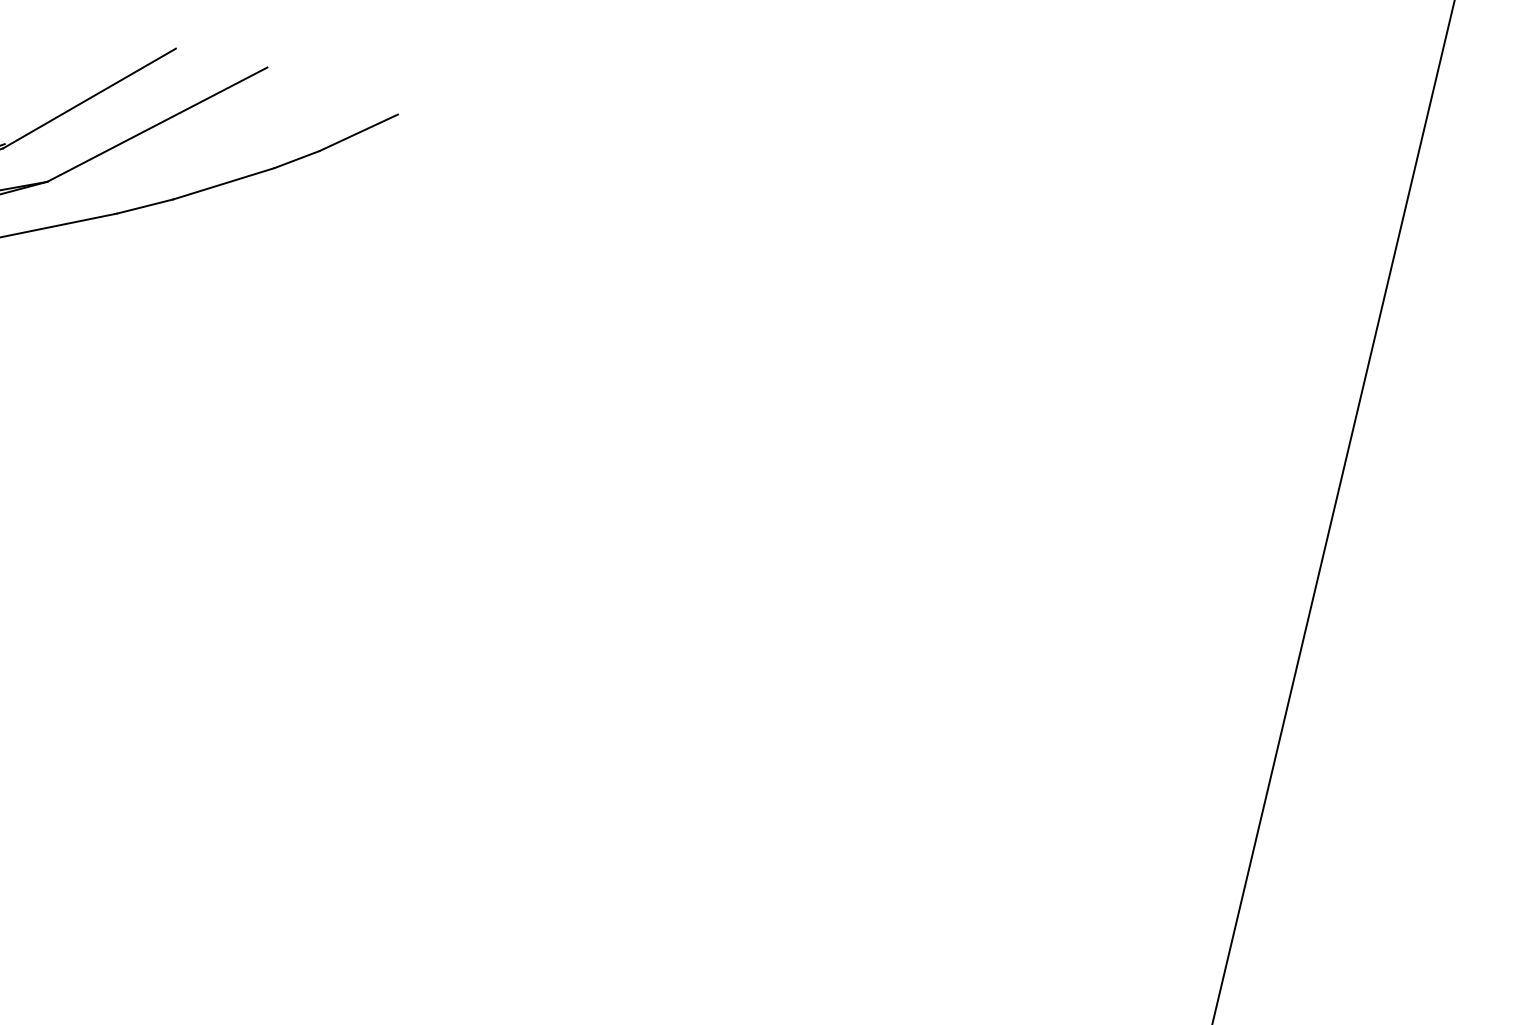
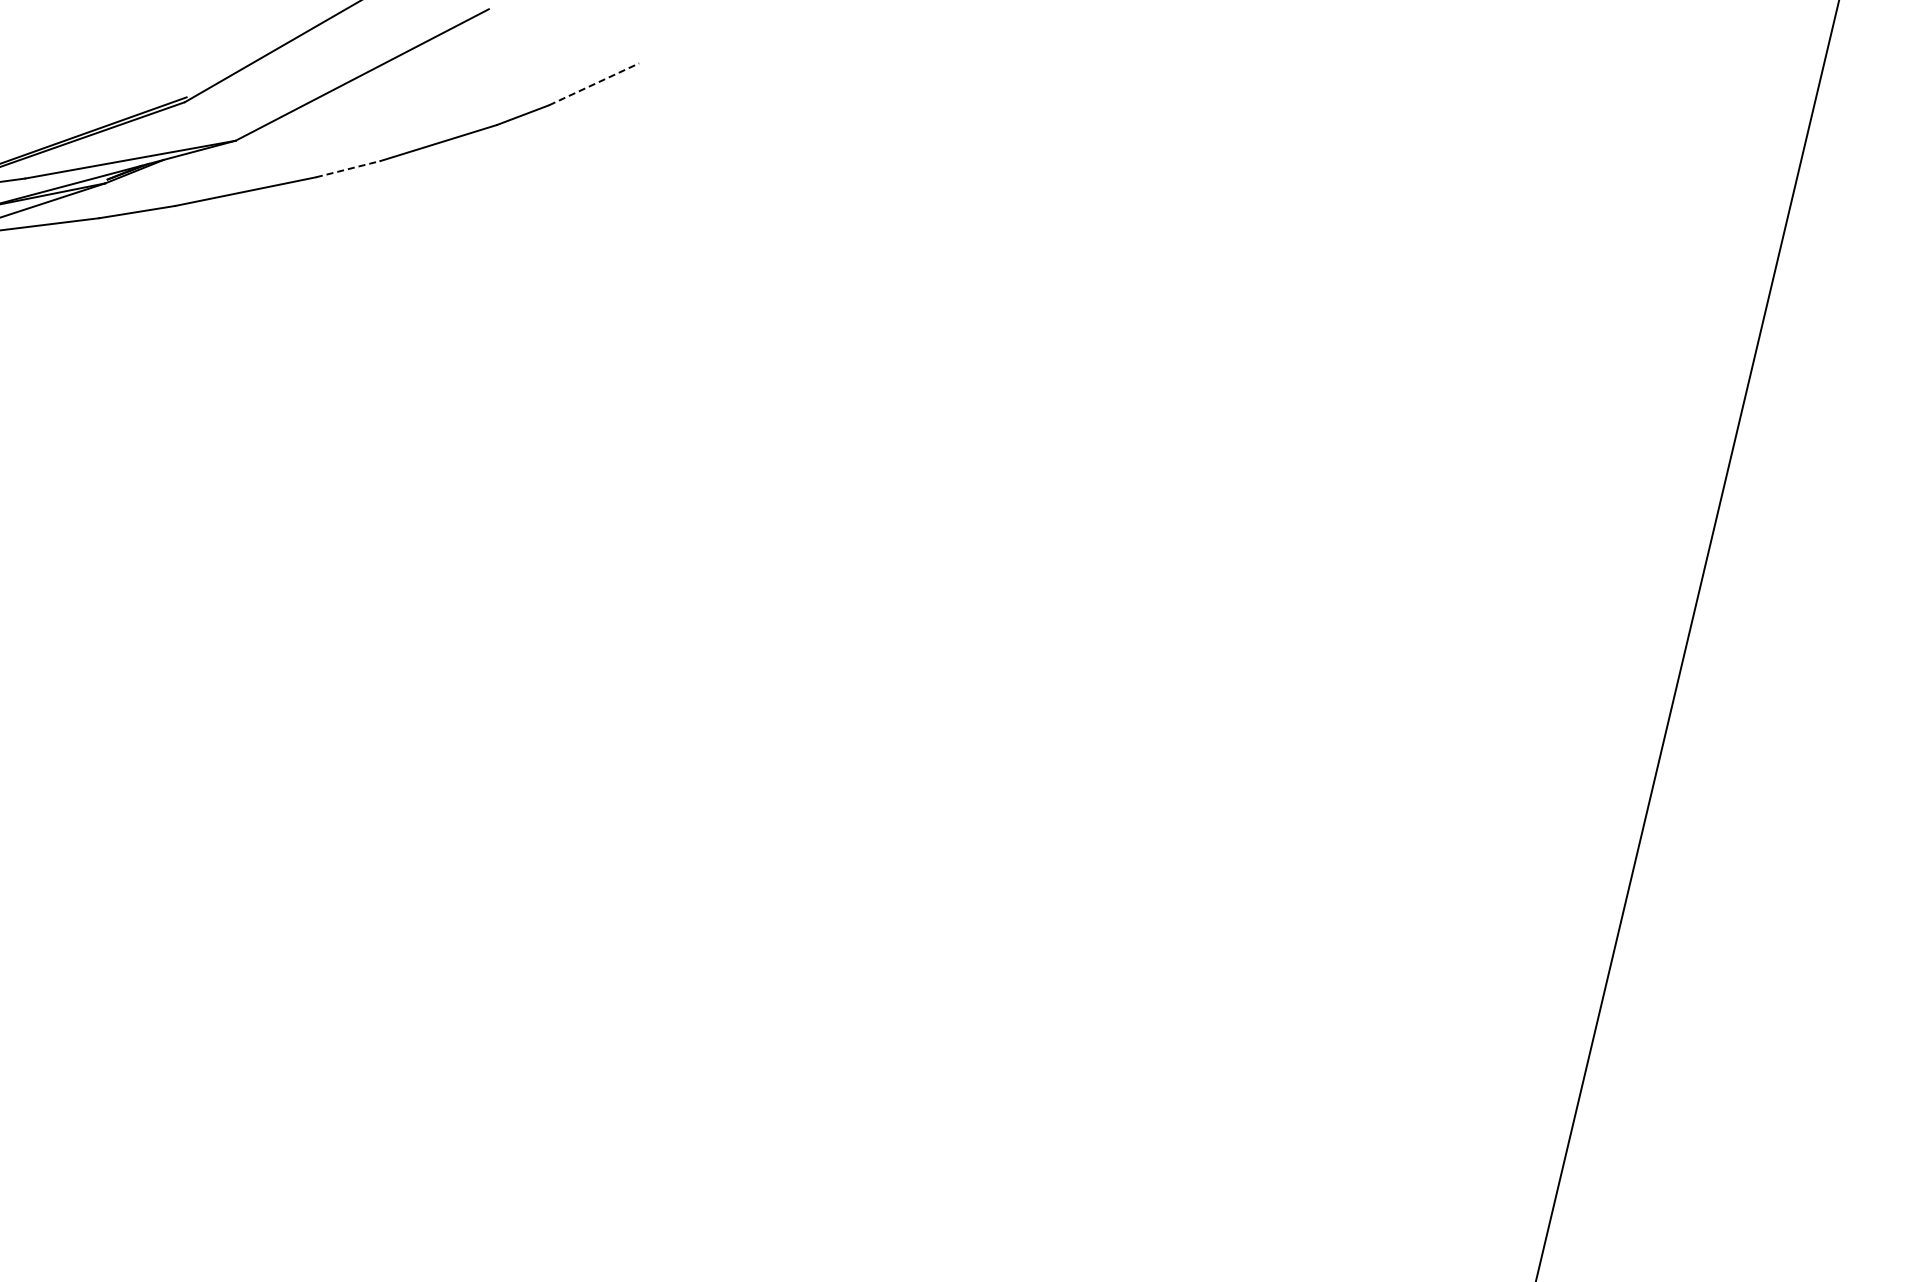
line: (359, 132) -> (594, 84), solid -> dashed
line: (145, 206) -> (348, 169), solid -> dashed

